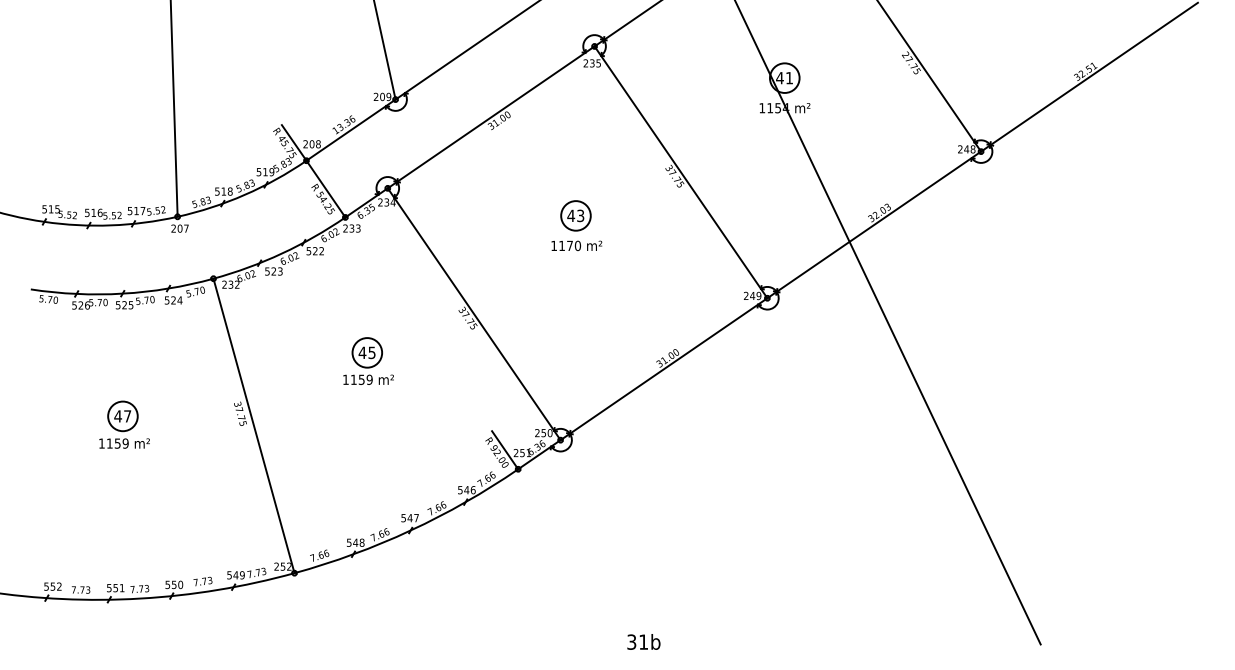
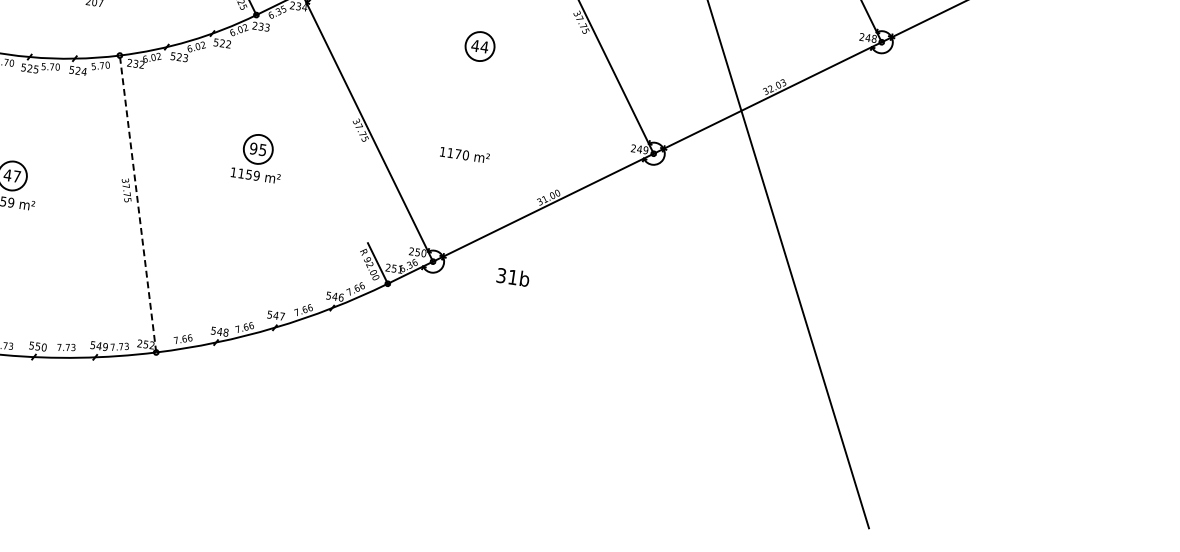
text: (580, 215) -> (484, 46), 43 -> 44
text: (576, 245) -> (464, 154), moved
text: (362, 352) -> (253, 148), 45 -> 95
line: (254, 425) -> (138, 203), solid -> dashed
text: (643, 641) -> (512, 276), moved

